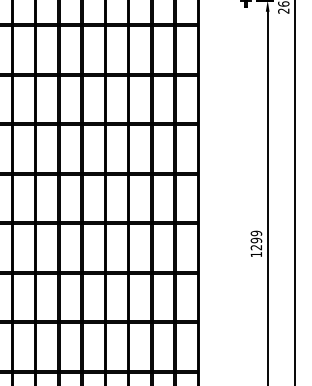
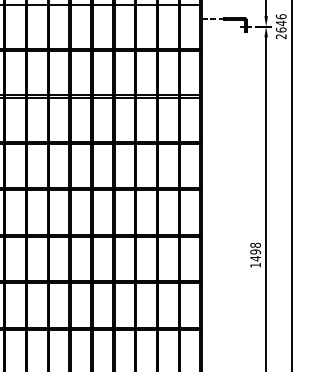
text: (256, 239) -> (255, 251), 1299 -> 1498

